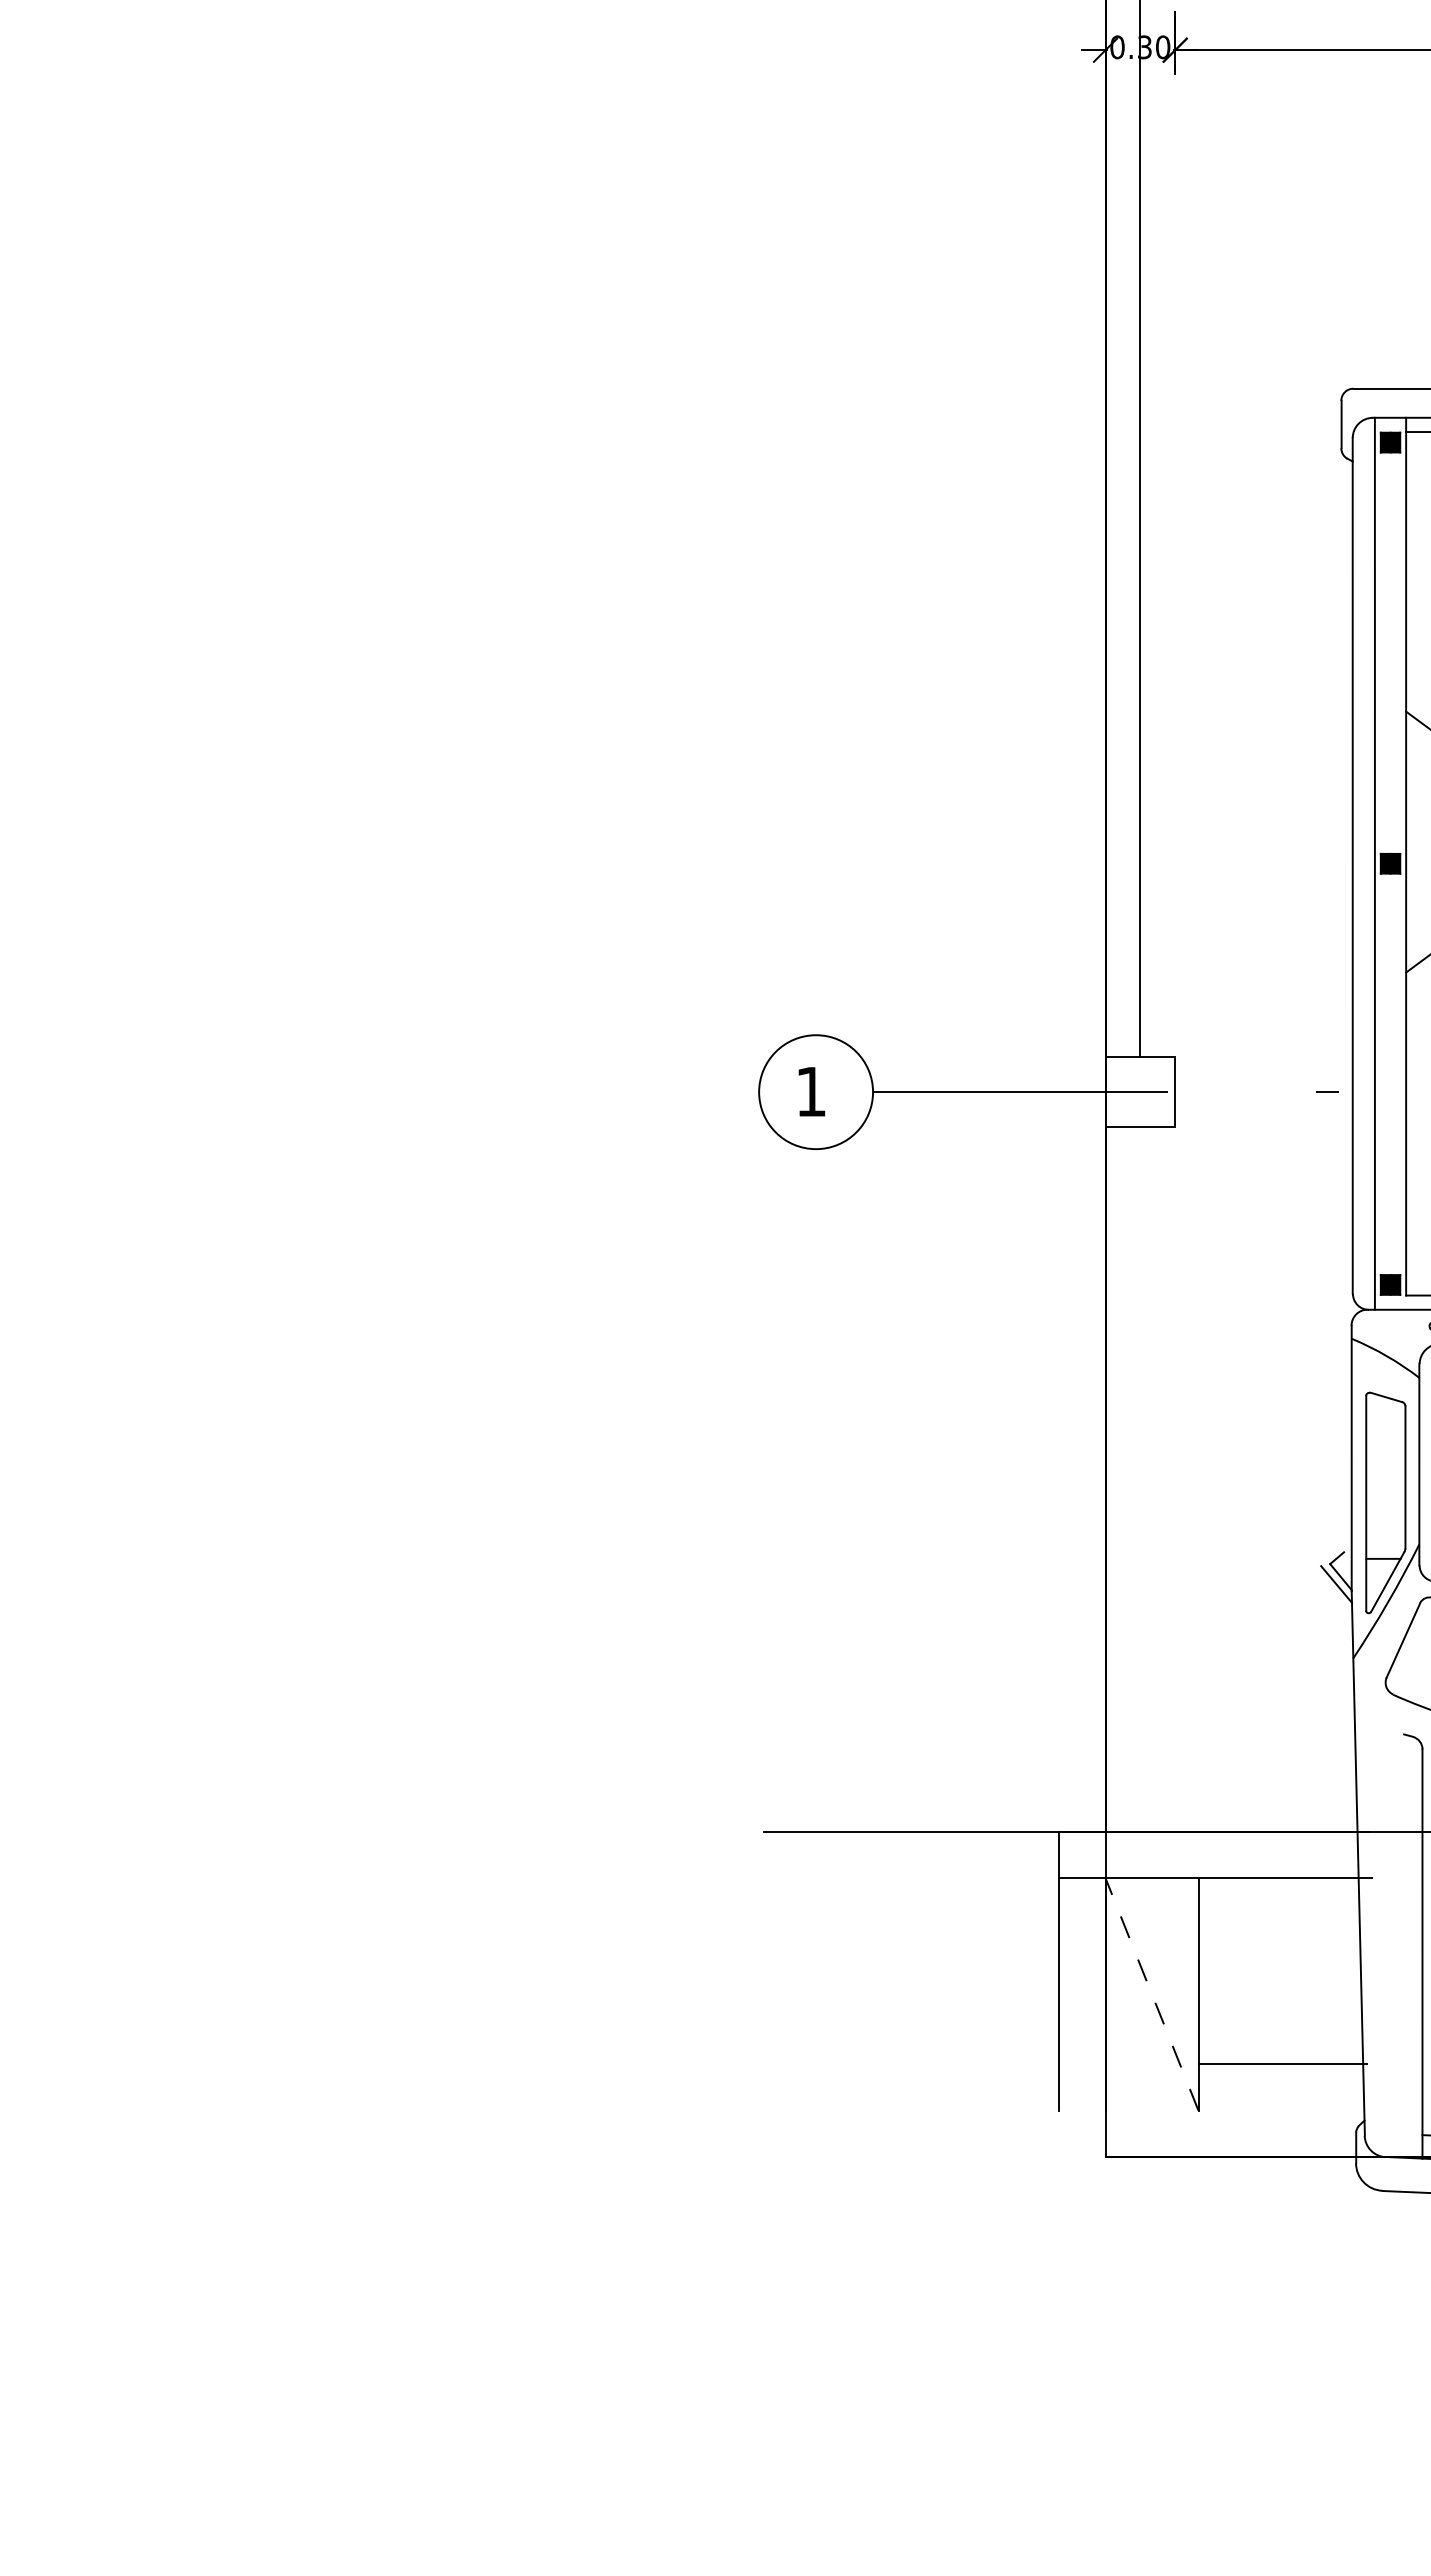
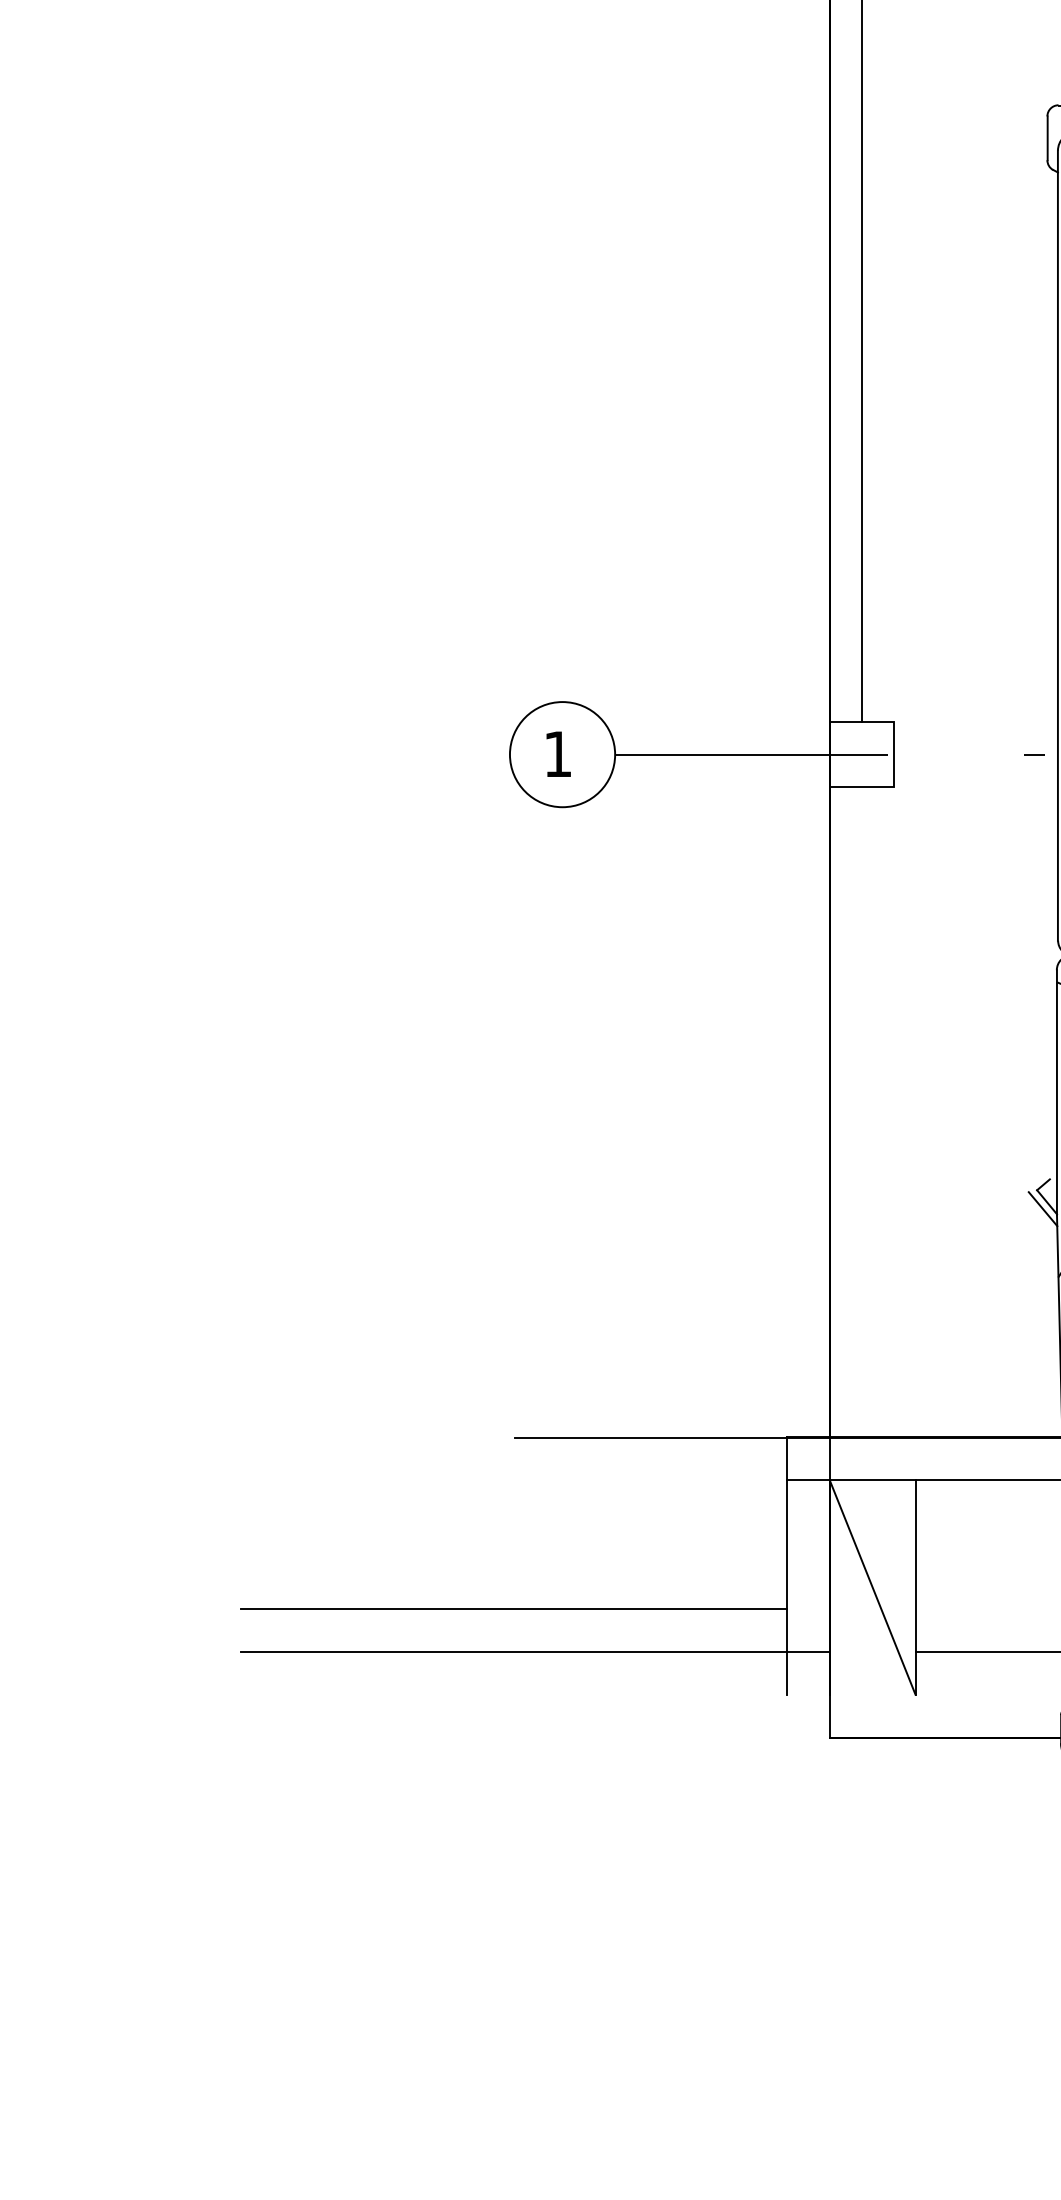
line: (1151, 1993) -> (872, 1586), dashed -> solid
line: (763, 2017) -> (514, 1608), added
line: (786, 2064) -> (535, 1652), added

